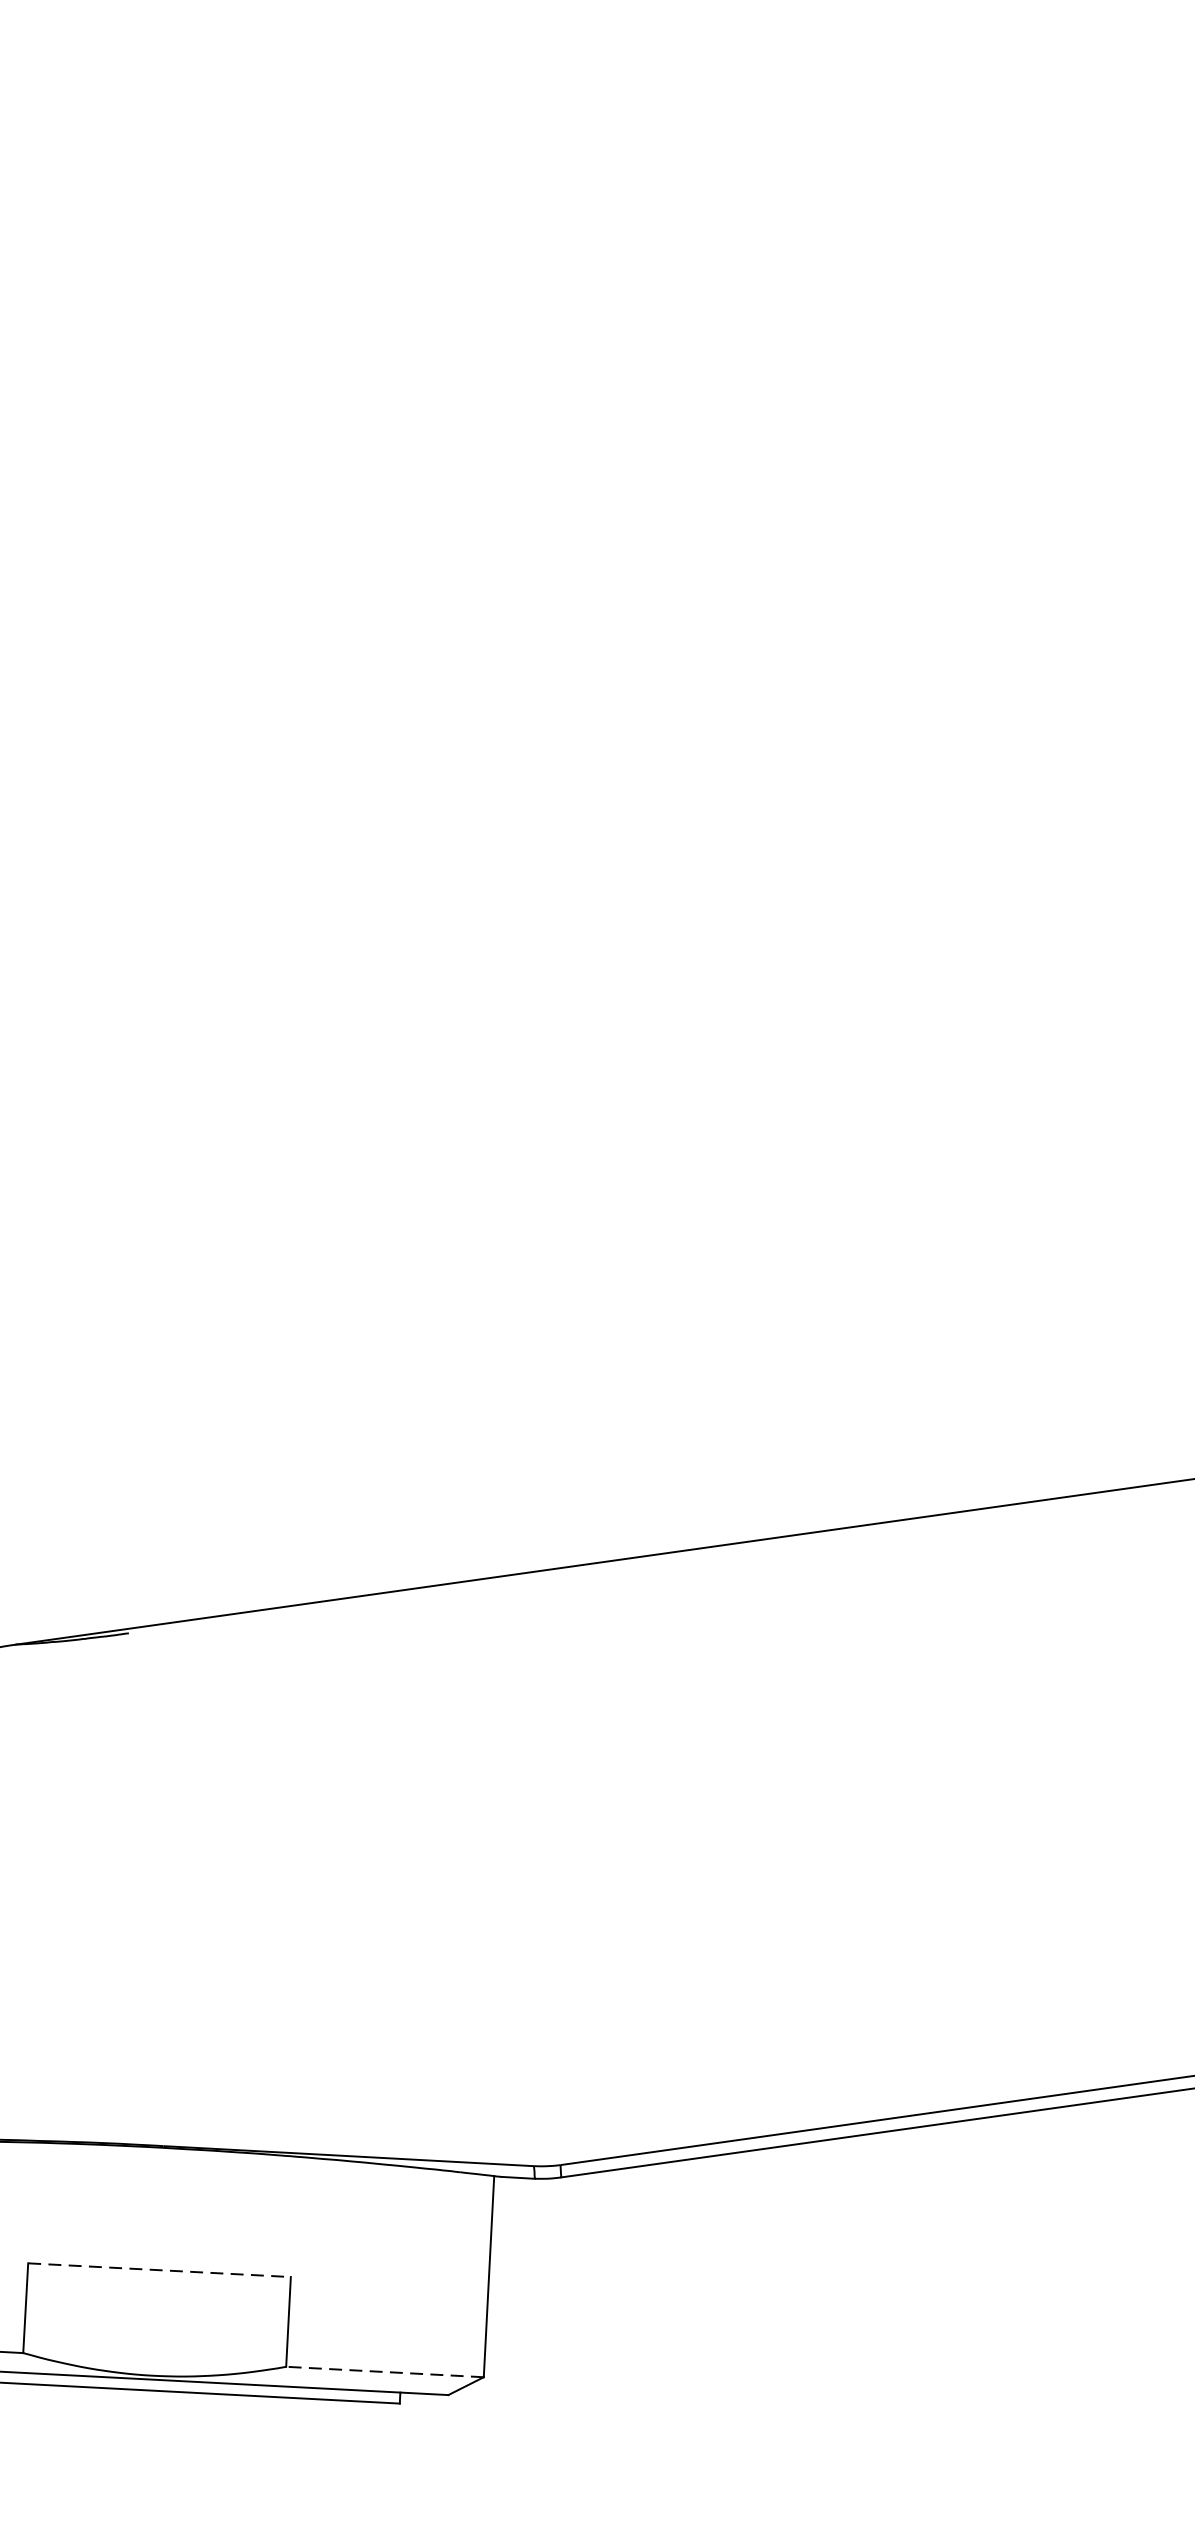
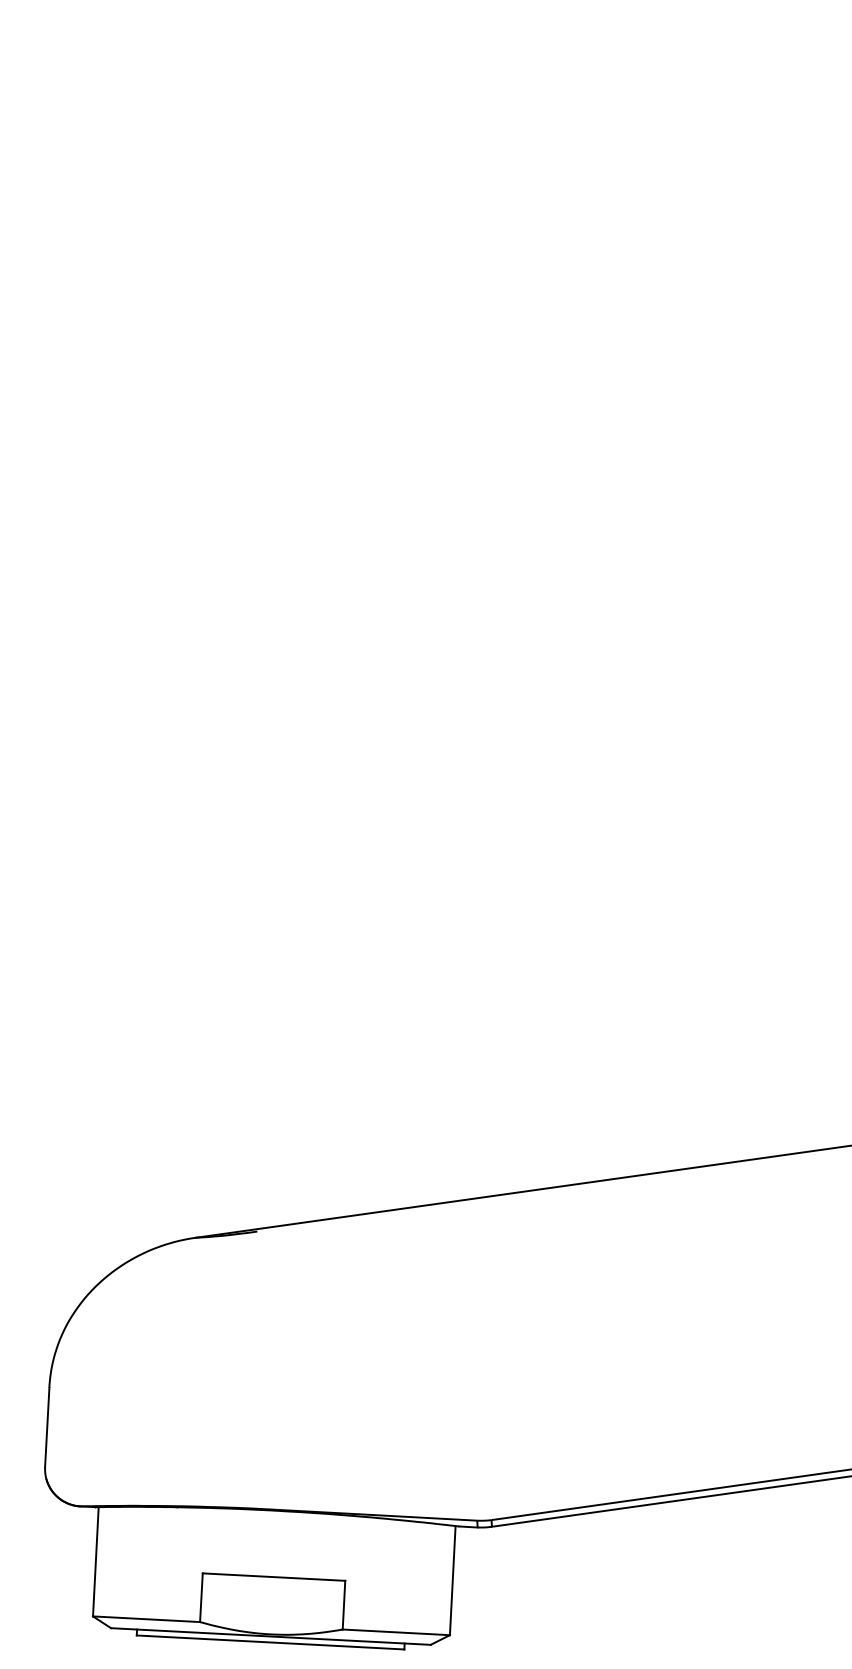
line: (160, 2270) -> (274, 1577), dashed -> solid
line: (385, 2372) -> (396, 1632), dashed -> solid

